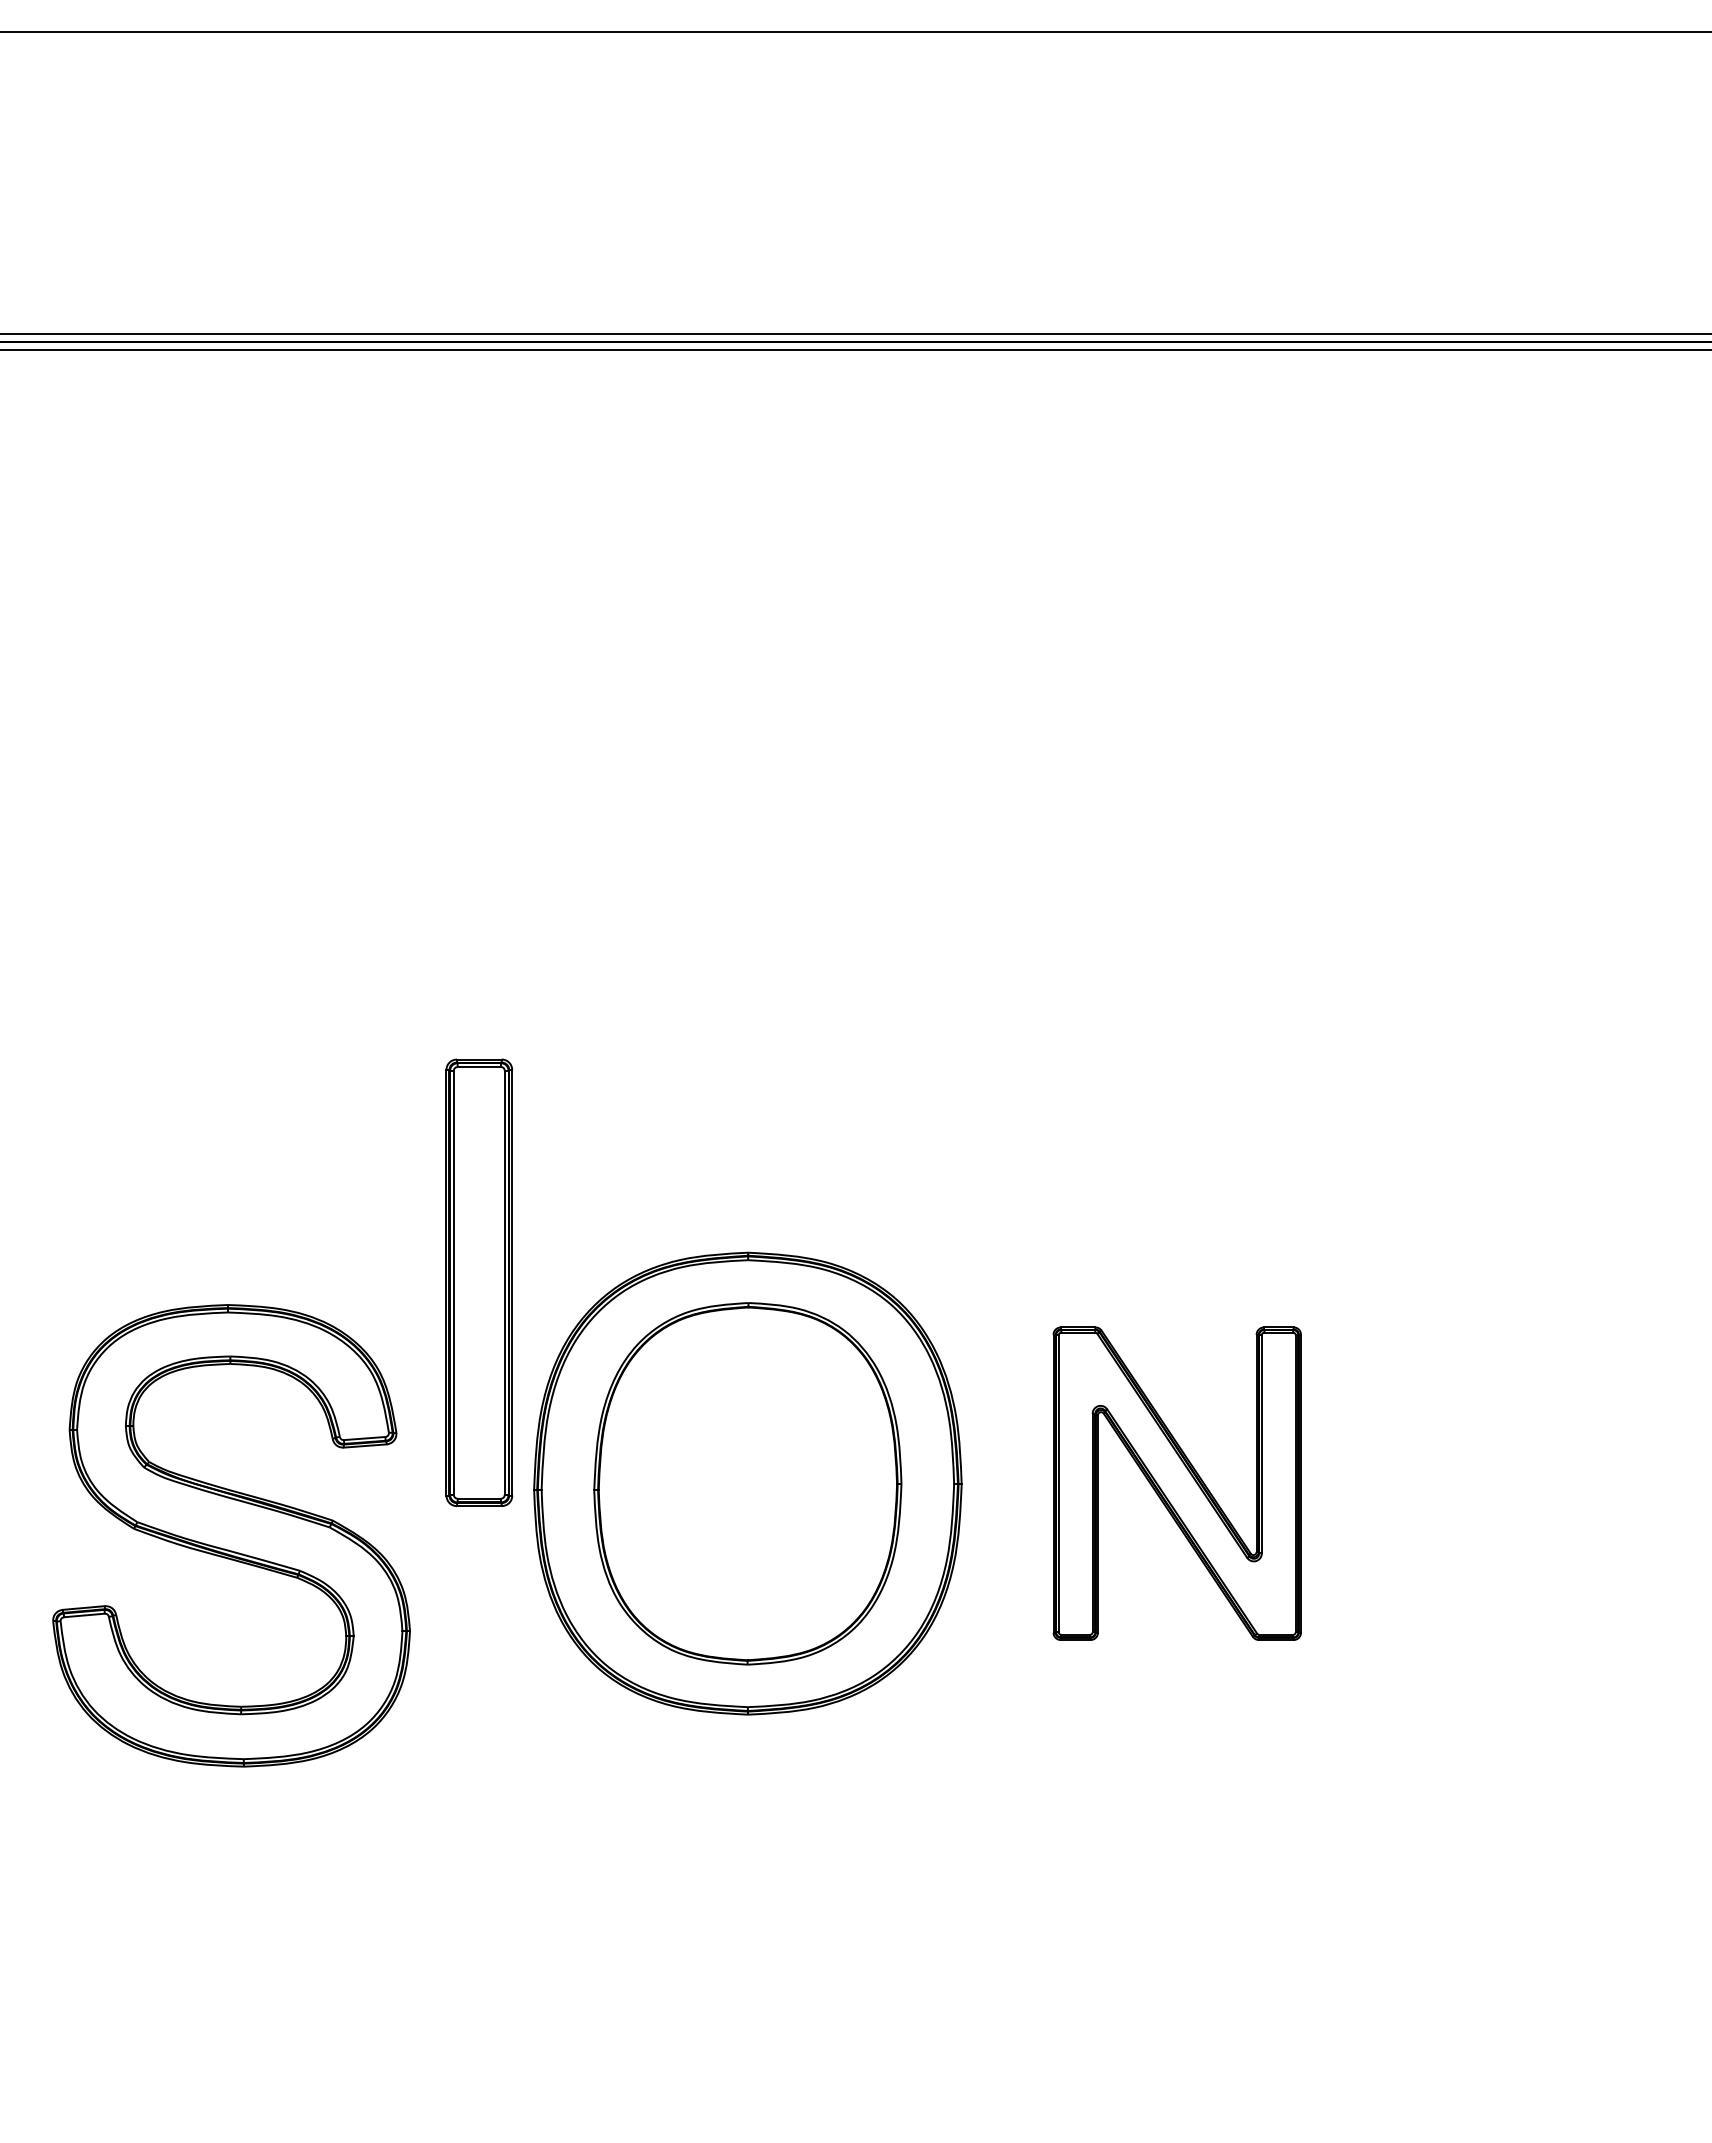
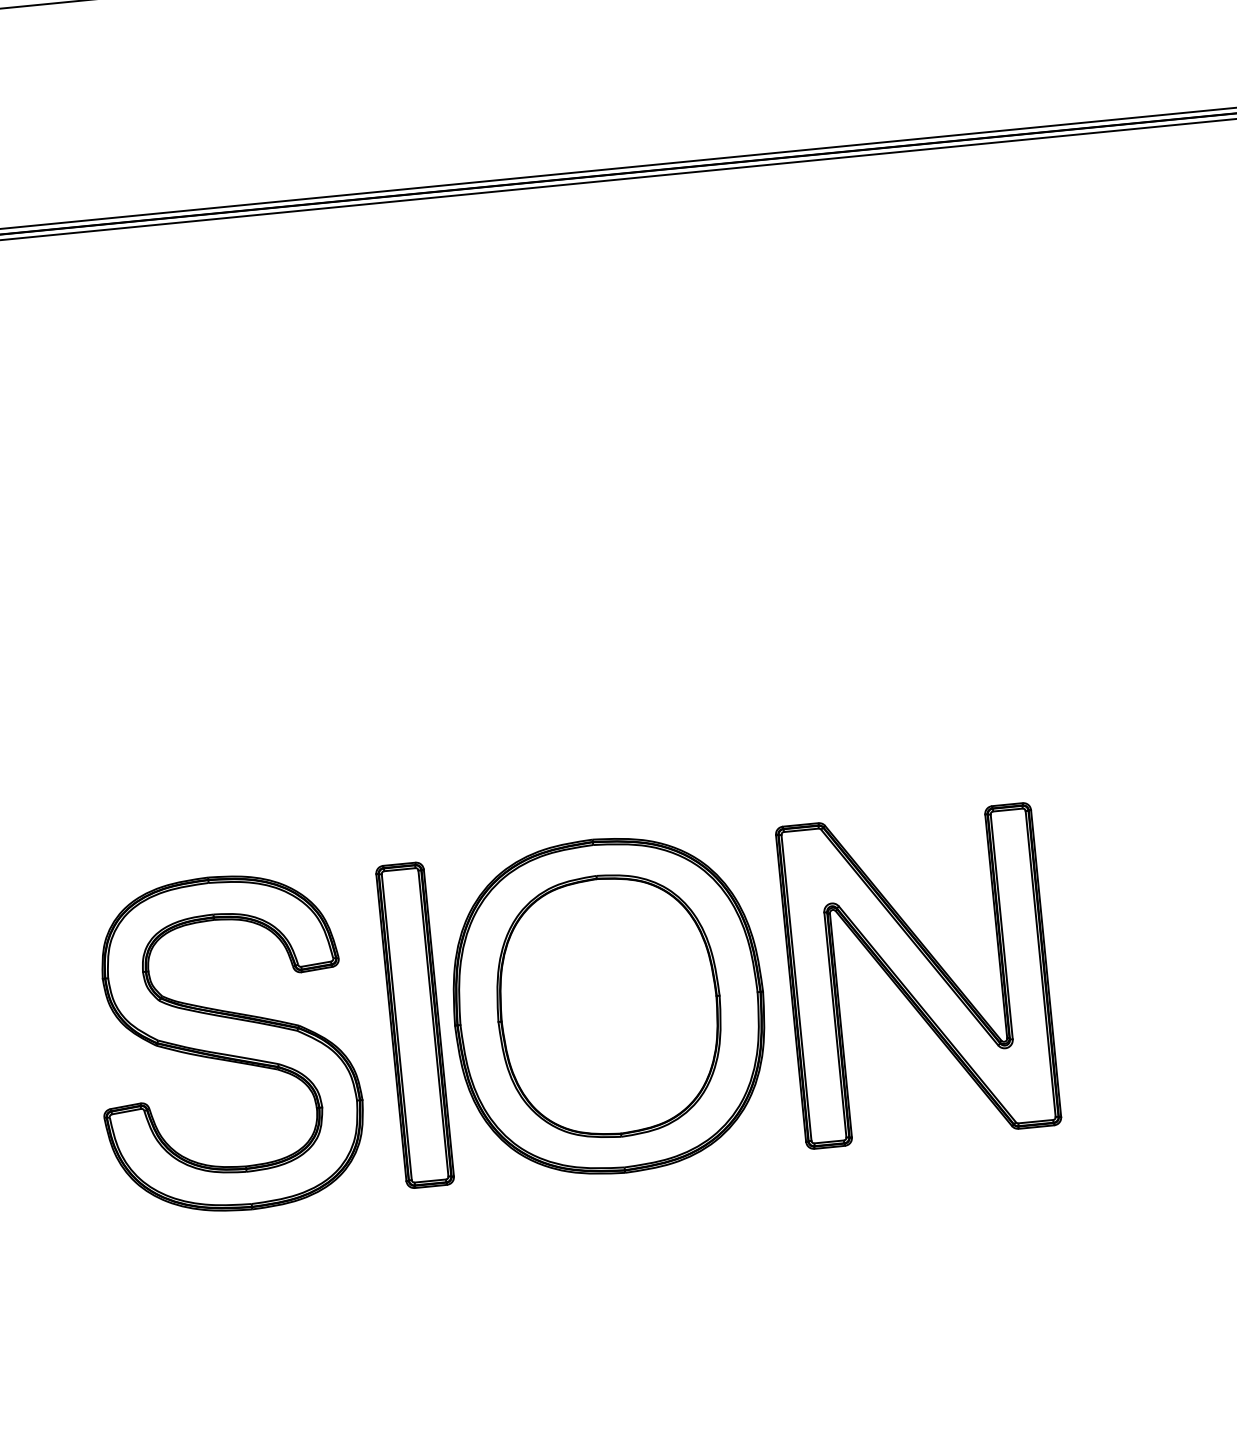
part: (479, 1282) -> (415, 1025), moved
part: (1176, 1483) -> (917, 975), size x1.43
part: (231, 1535) -> (226, 1043), moved

